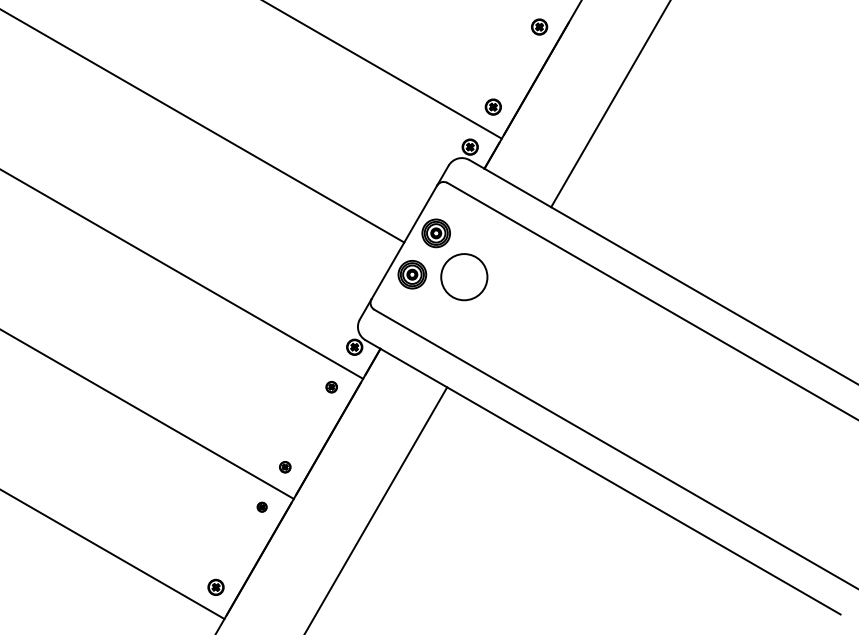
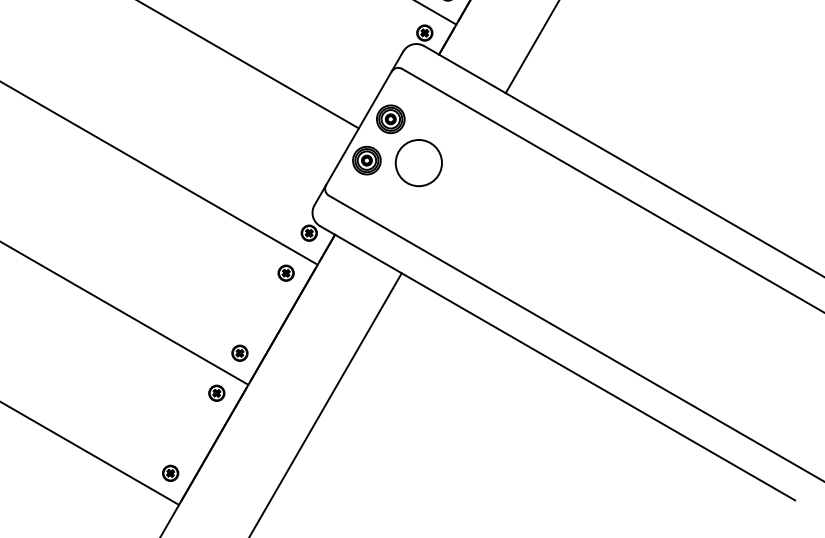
part: (331, 386) -> (286, 272), size x1.43
part: (284, 466) -> (239, 352), size x1.43
part: (261, 506) -> (216, 392), size x1.67

